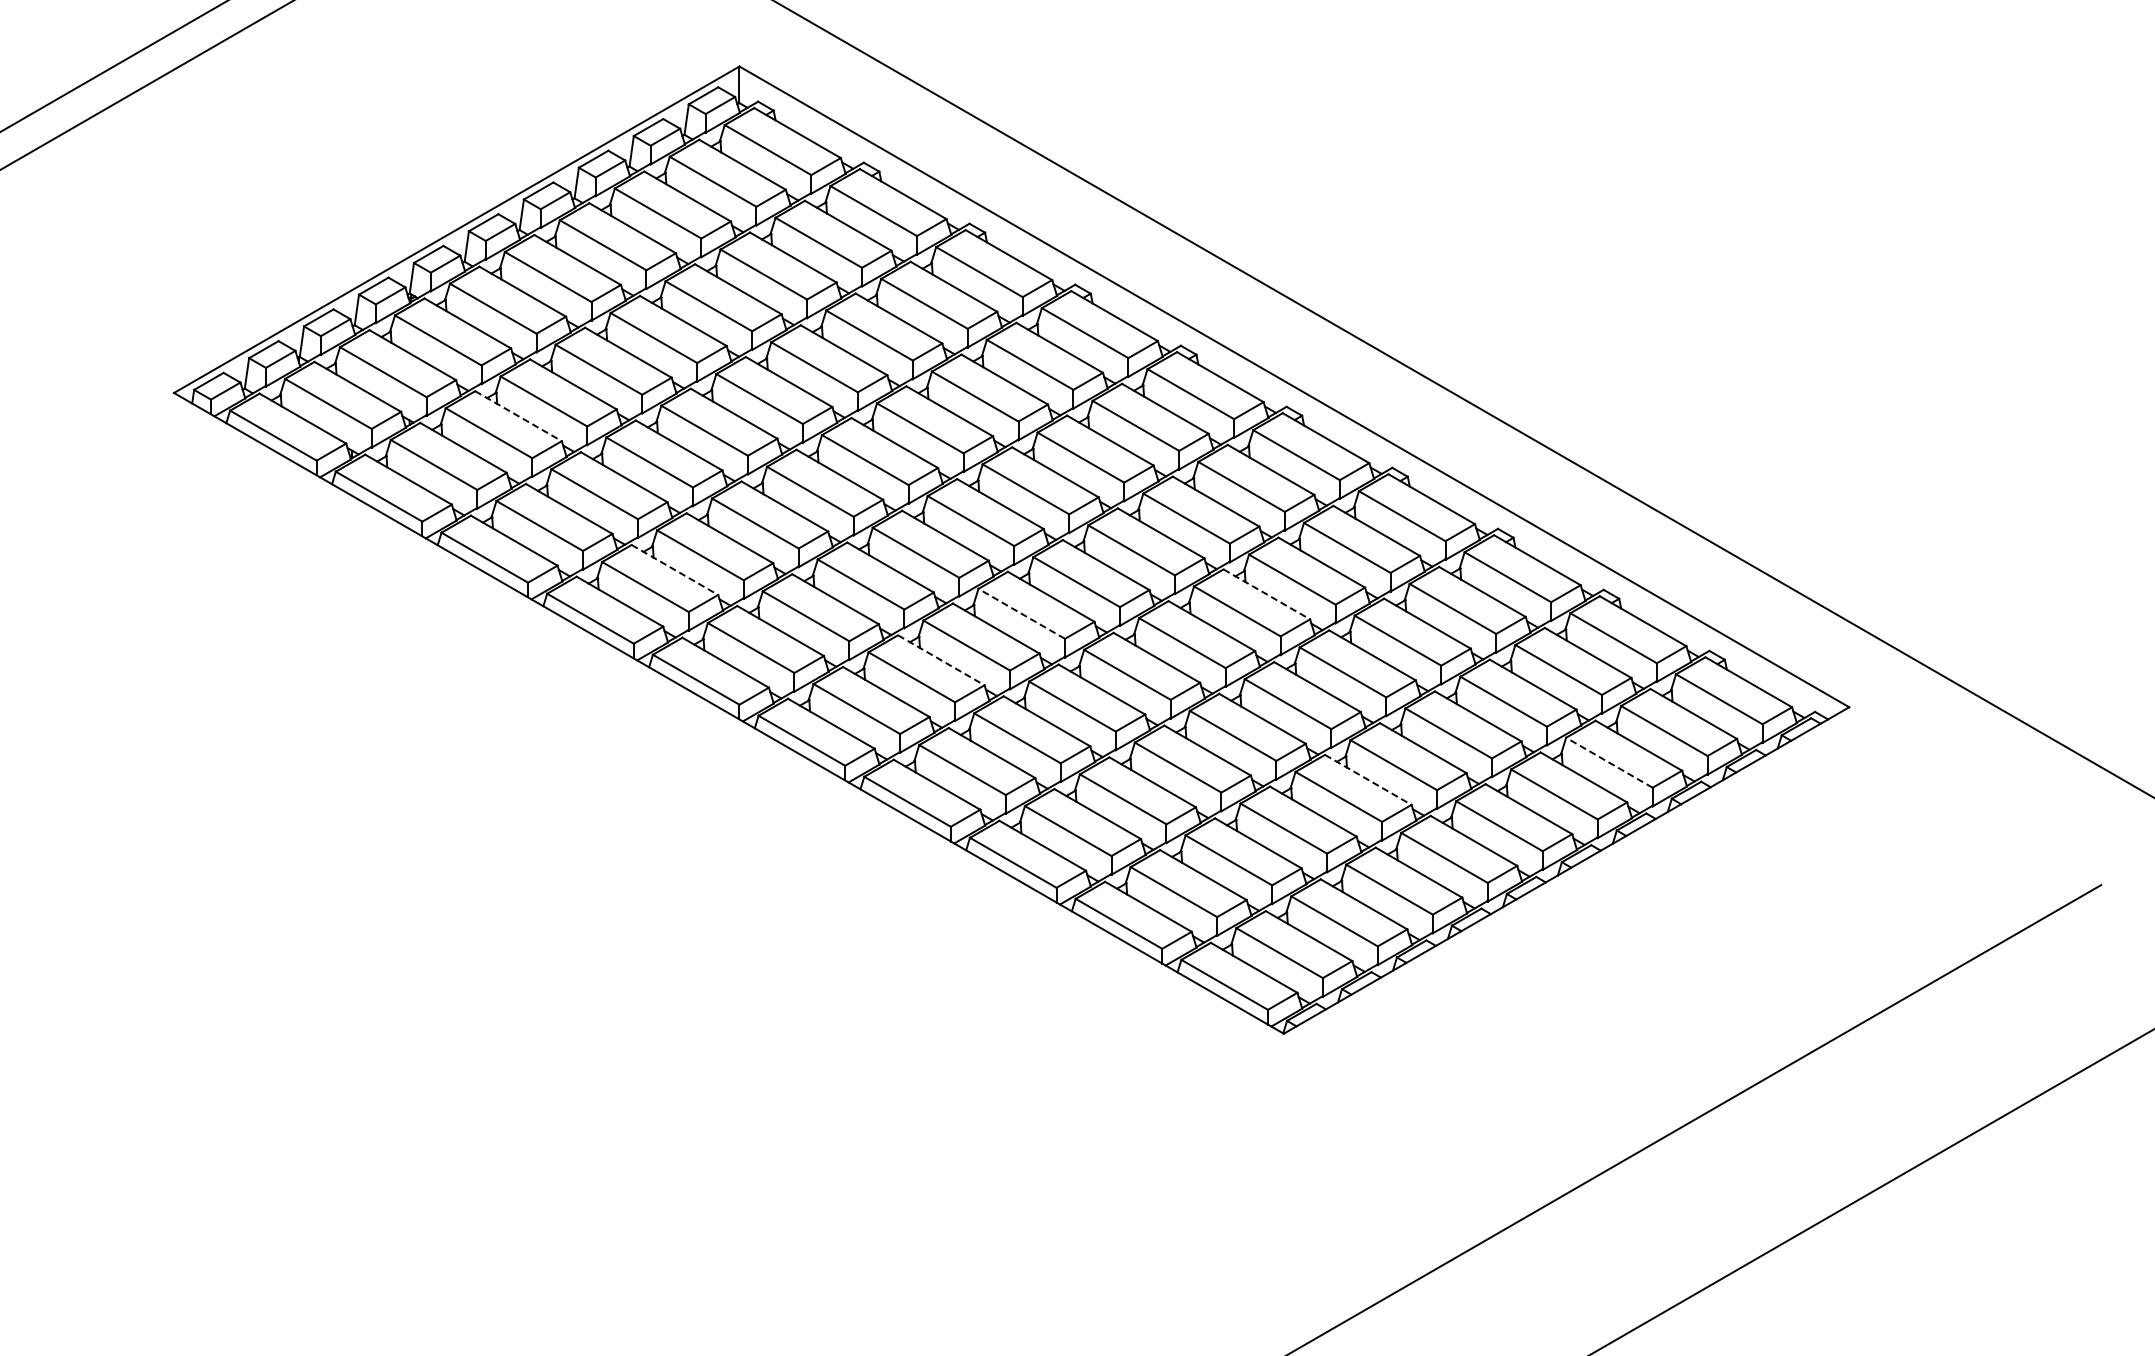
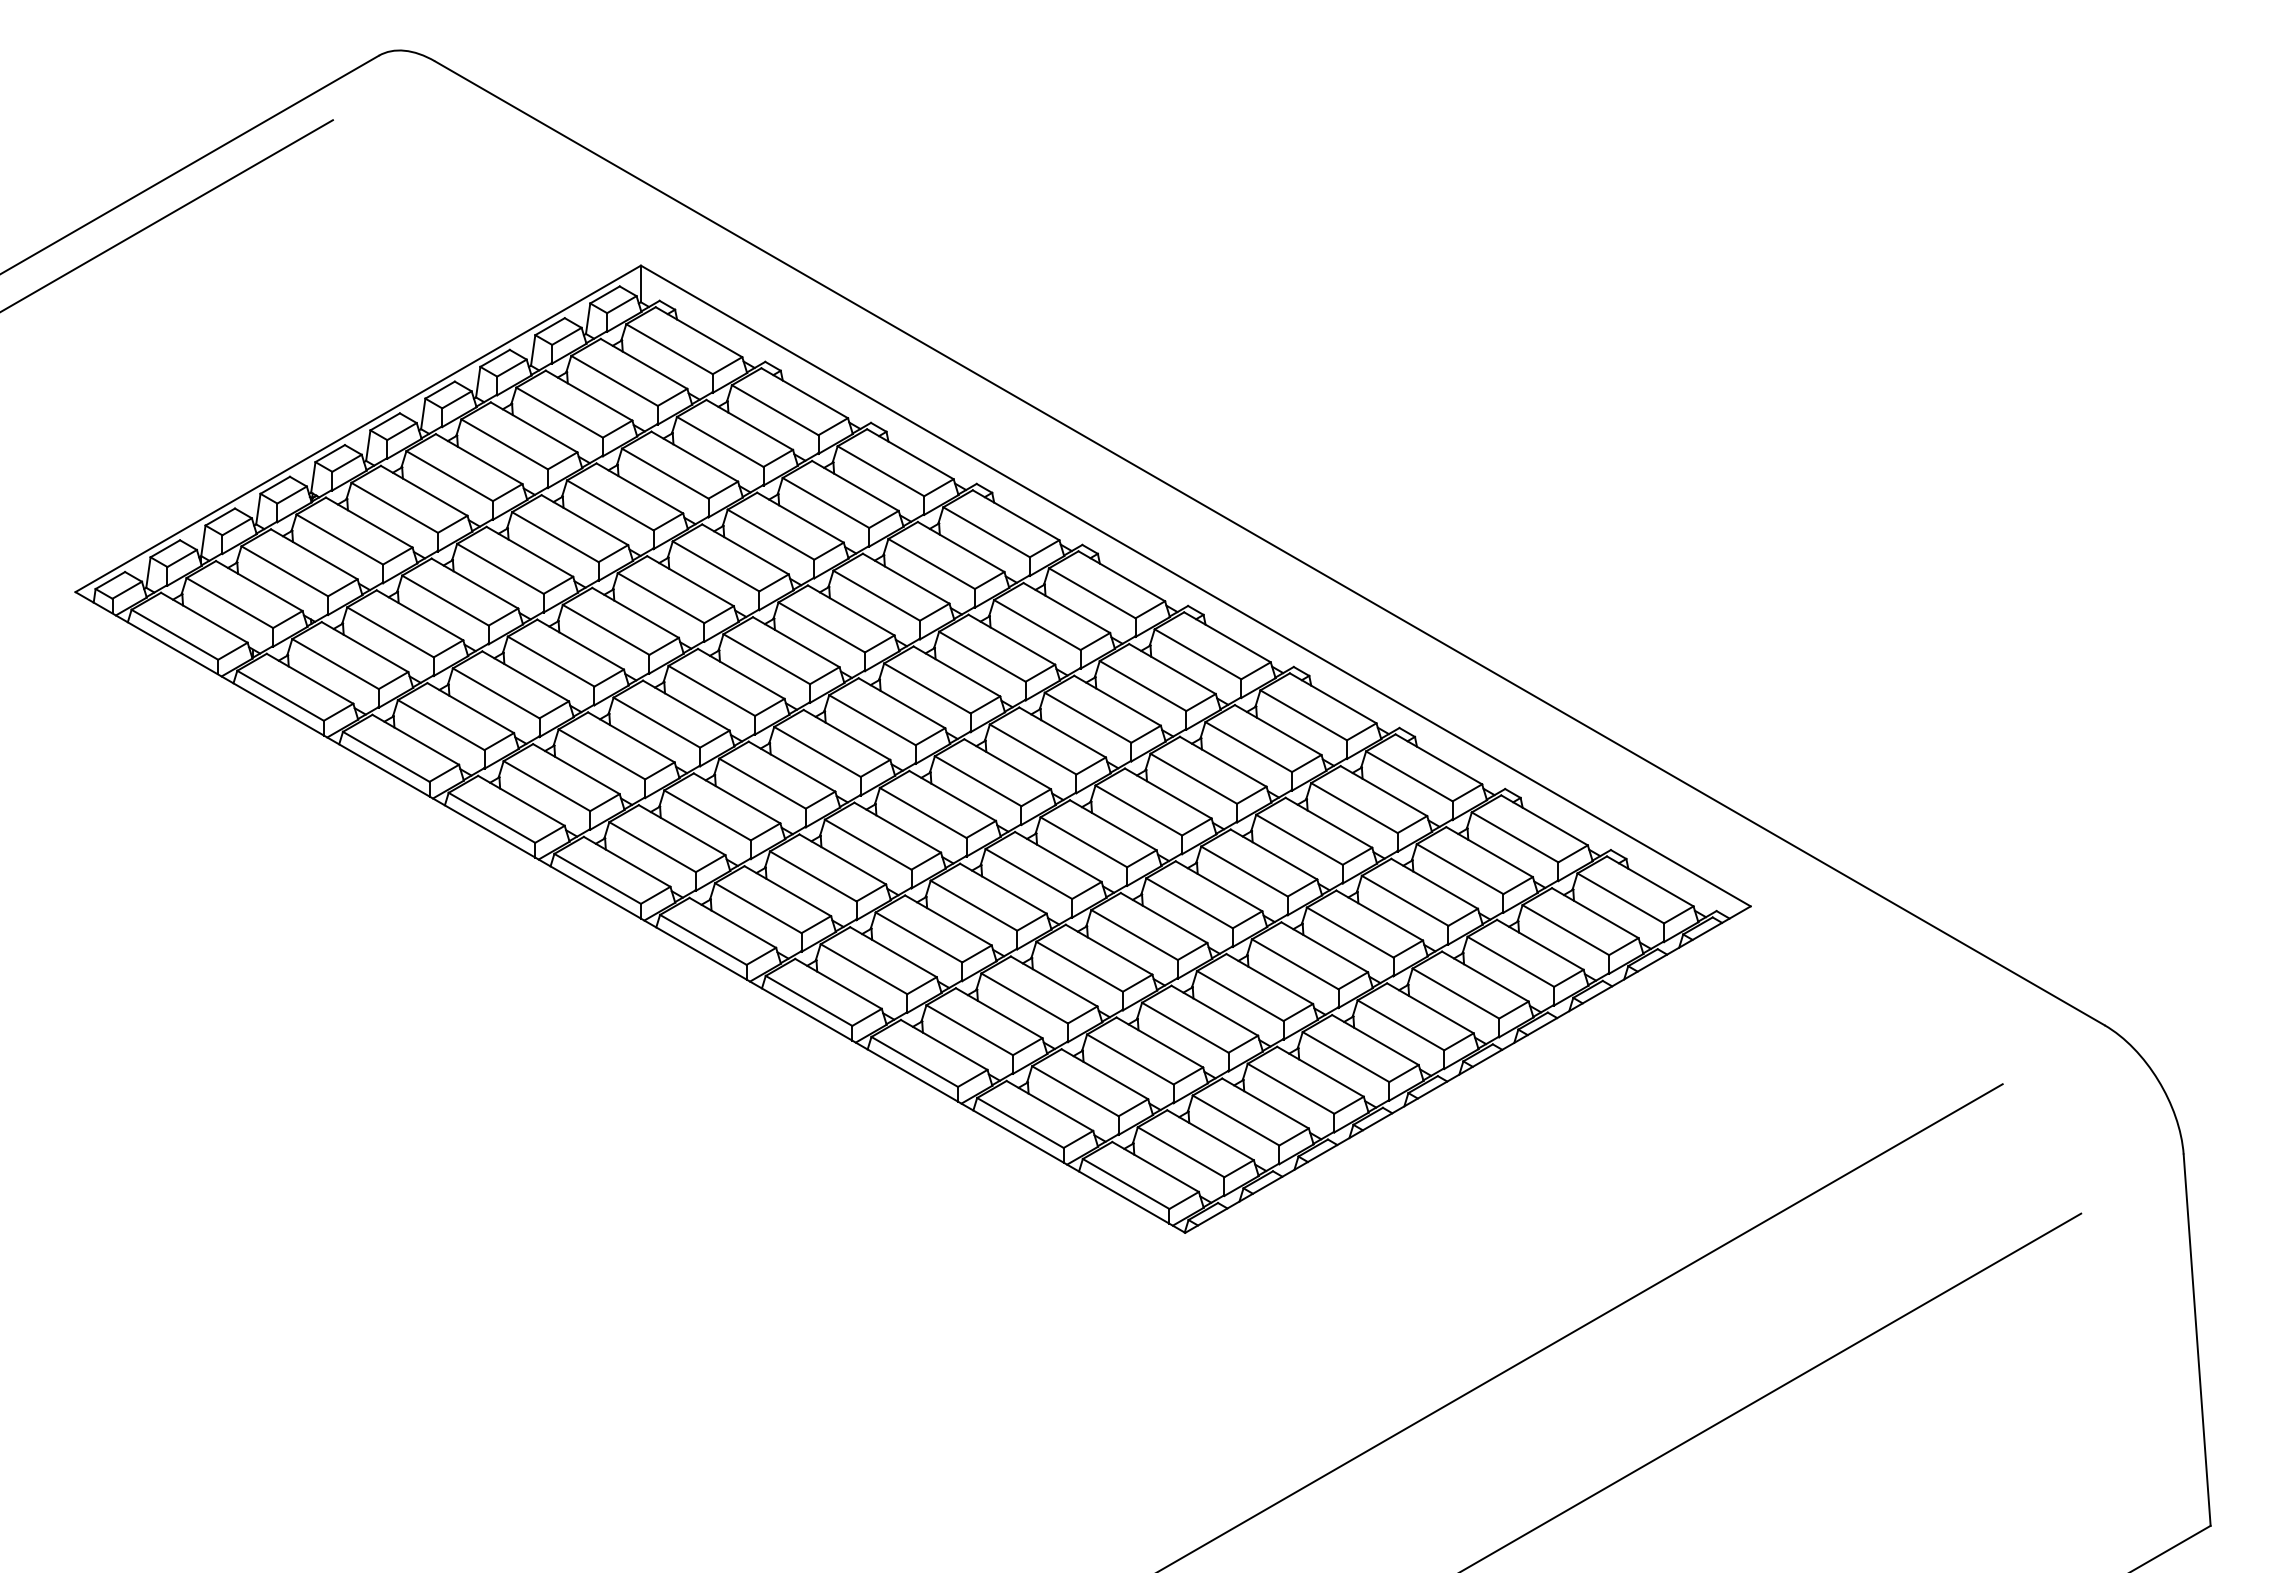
line: (519, 416) -> (420, 615), dashed -> solid
line: (675, 570) -> (576, 769), dashed -> solid
line: (1267, 594) -> (1168, 793), dashed -> solid
line: (1022, 613) -> (923, 812), dashed -> solid
line: (941, 660) -> (842, 859), dashed -> solid
line: (1609, 762) -> (1510, 961), dashed -> solid
line: (1368, 780) -> (1269, 979), dashed -> solid

